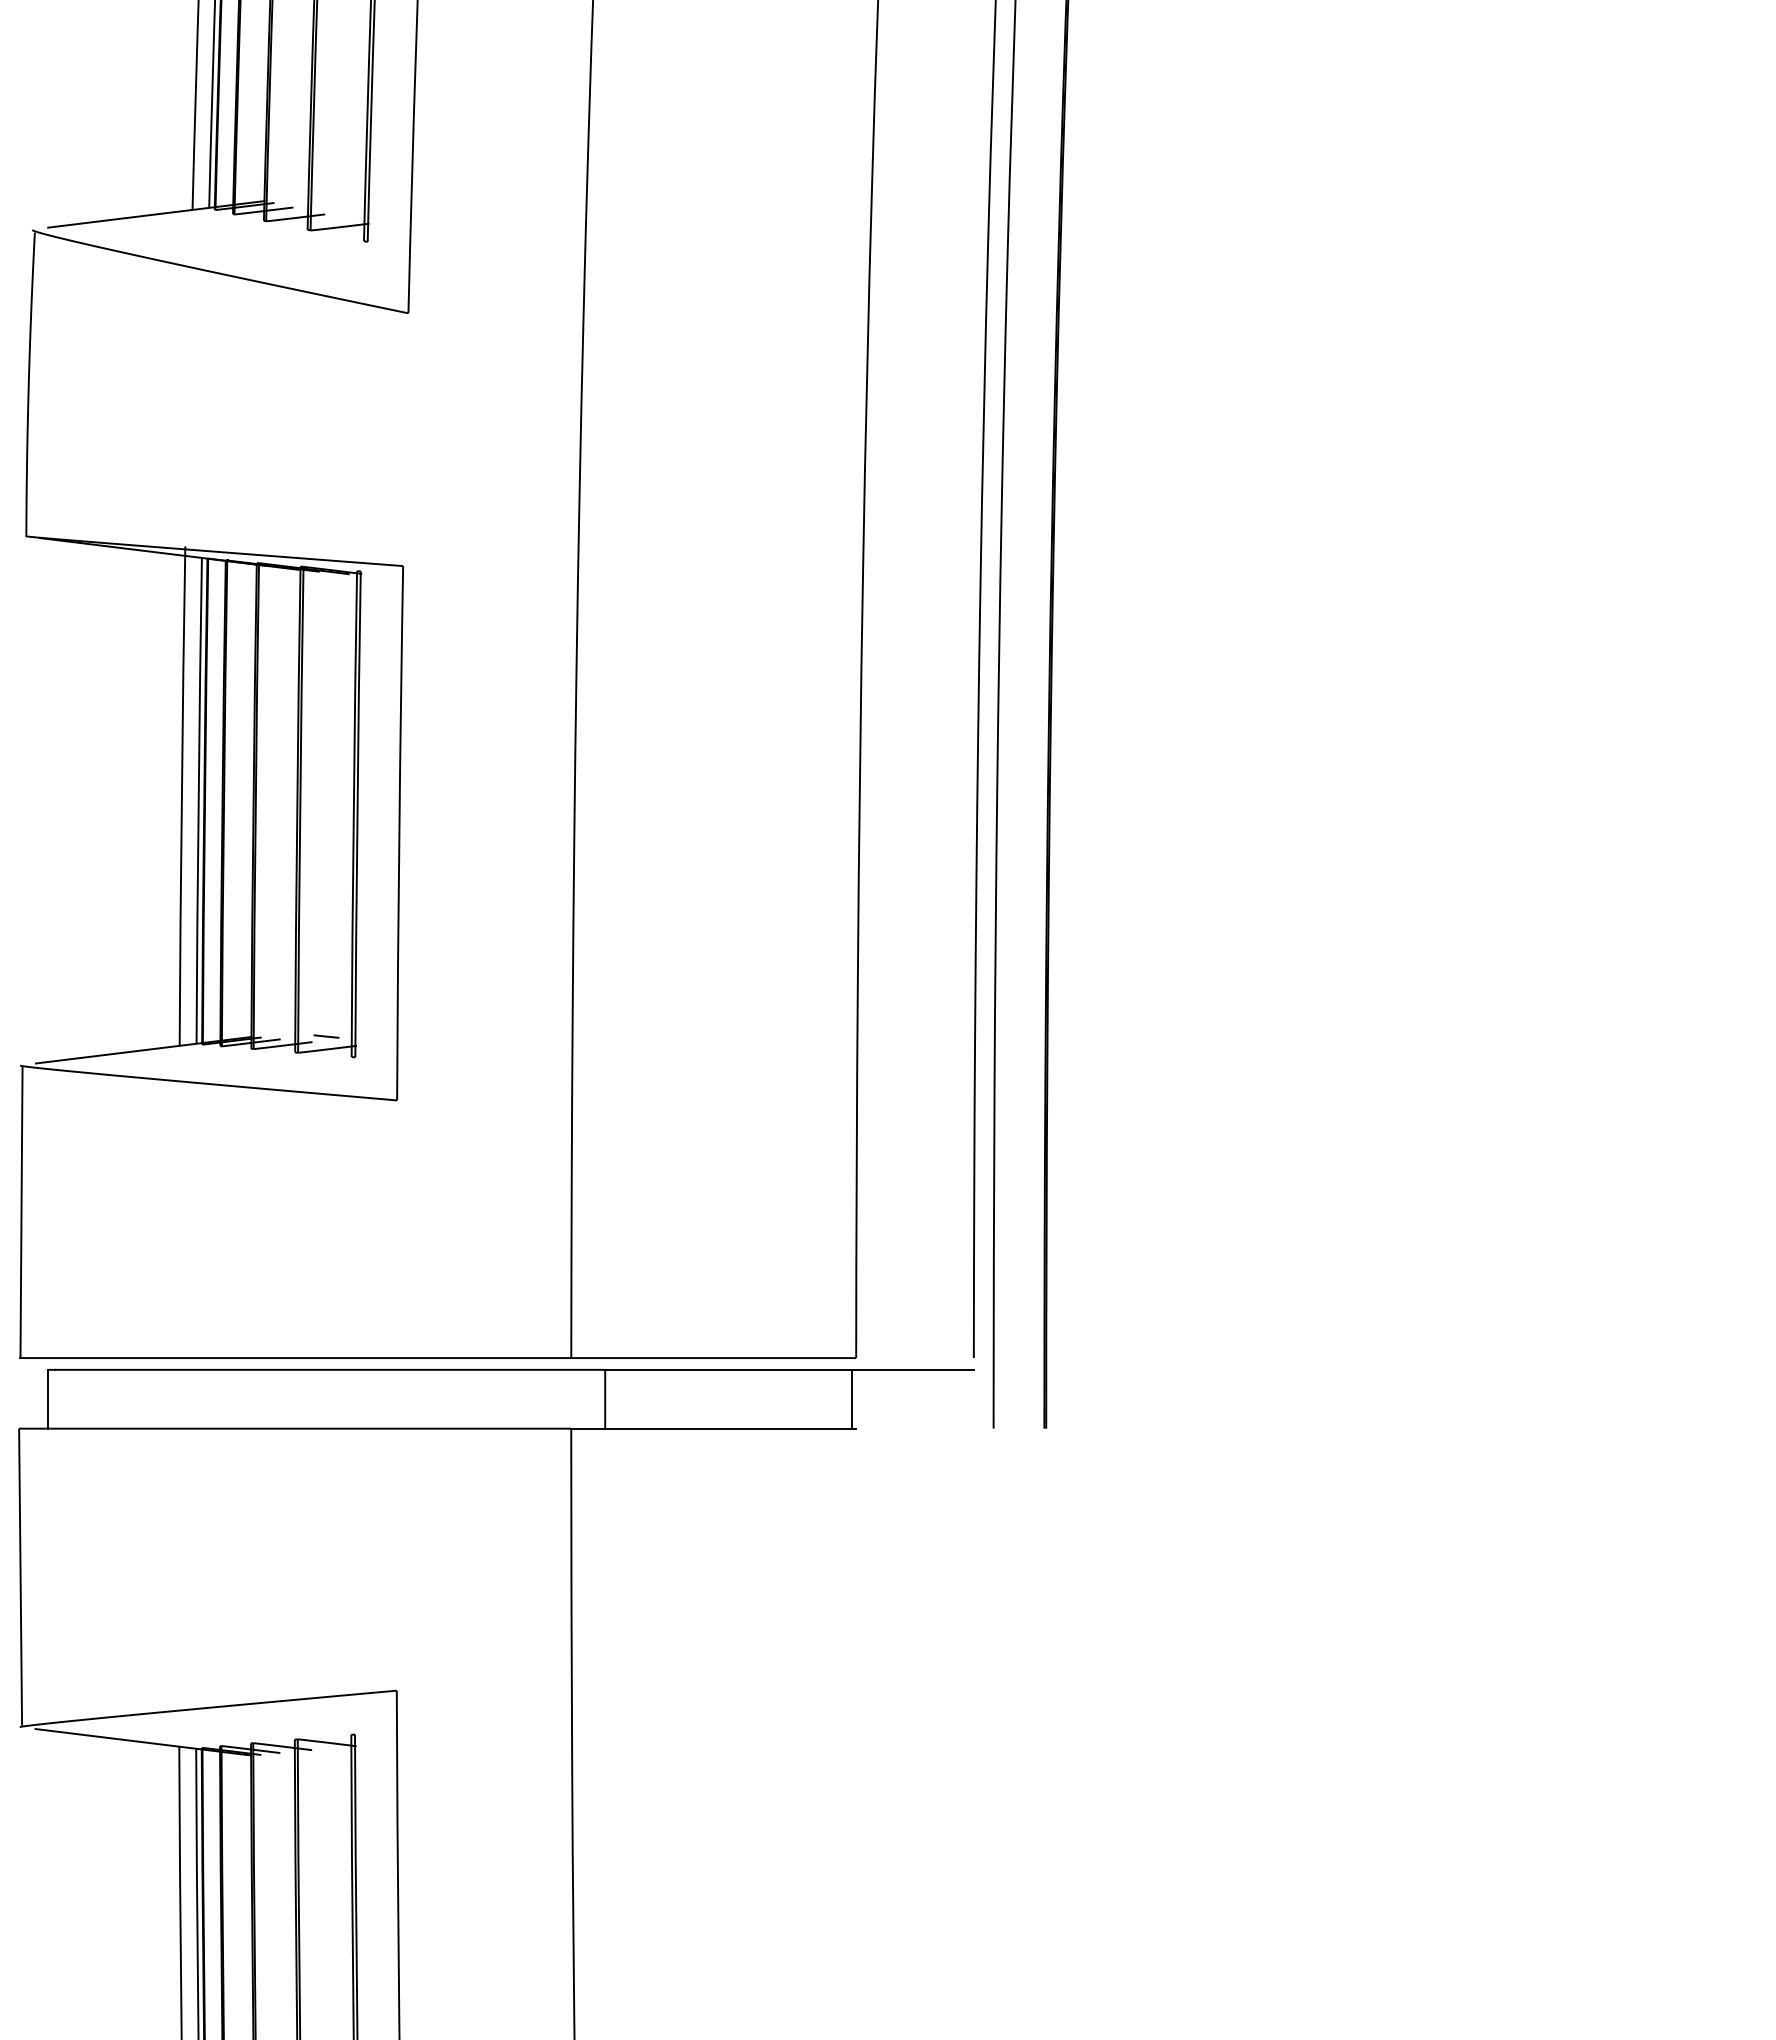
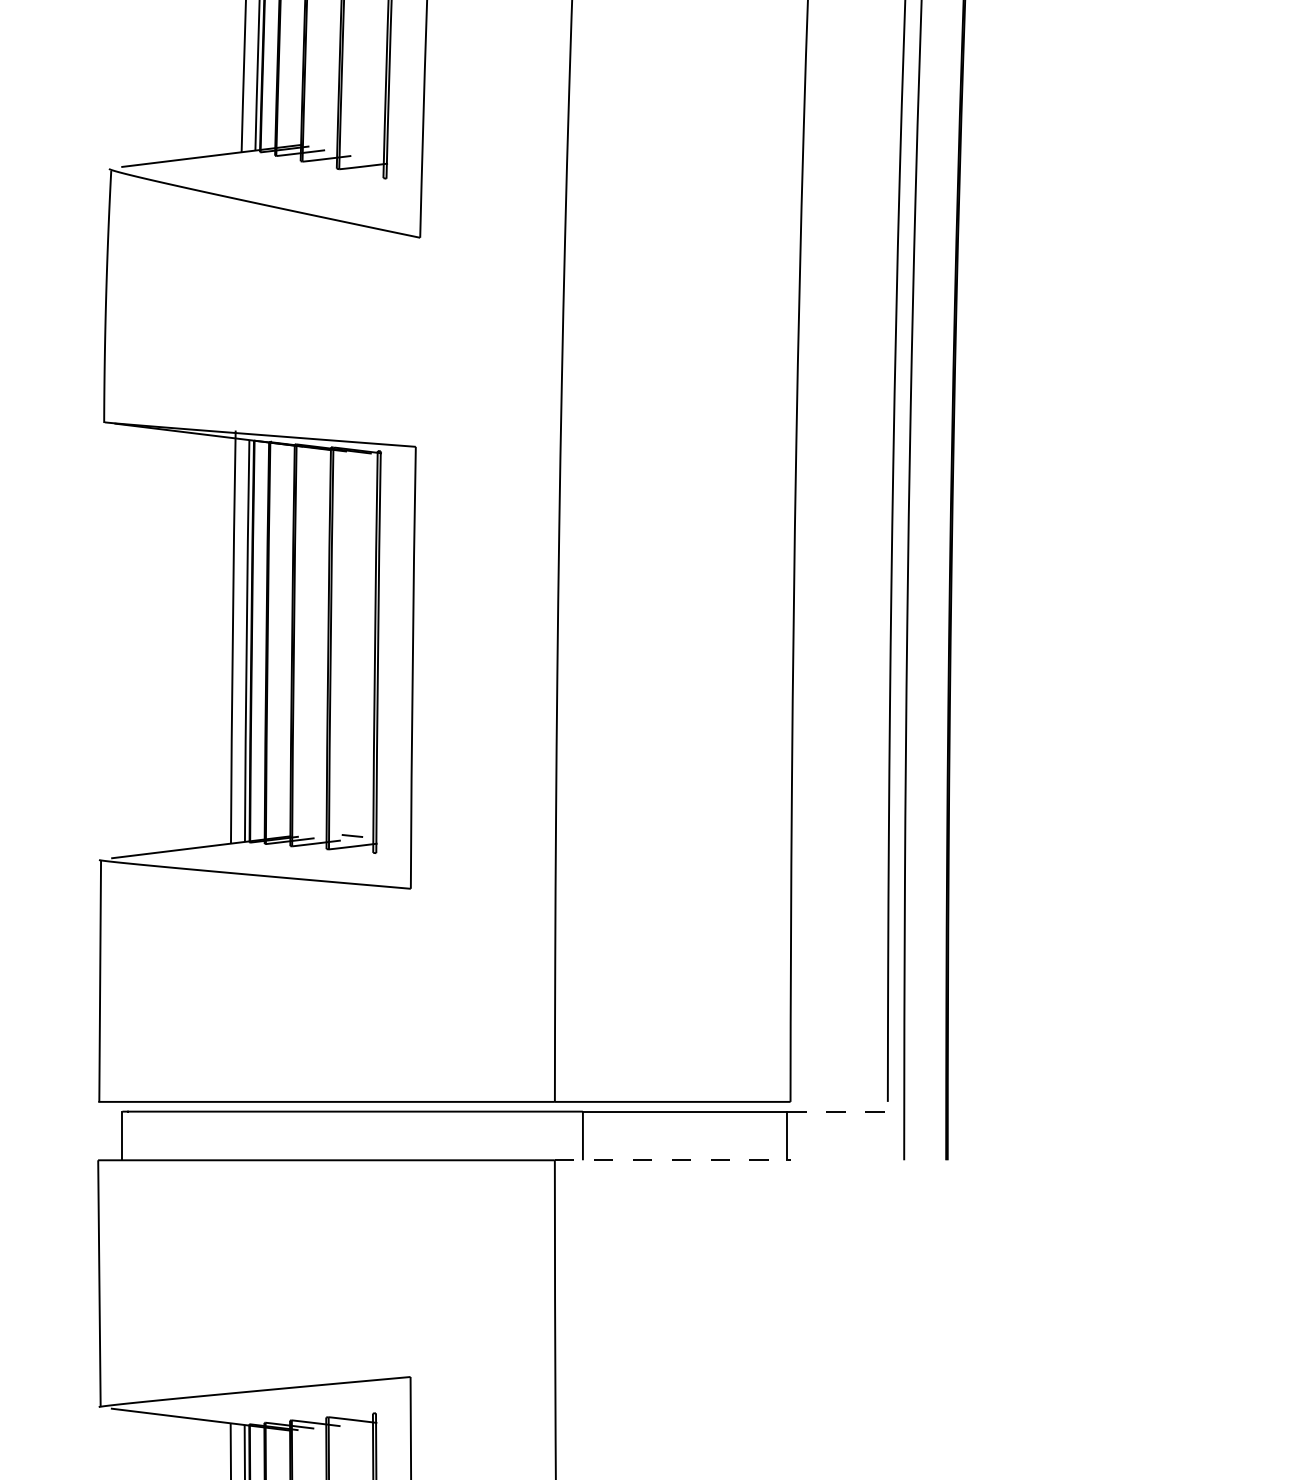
line: (913, 1369) -> (837, 1111), solid -> dashed
line: (714, 1428) -> (673, 1160), solid -> dashed

